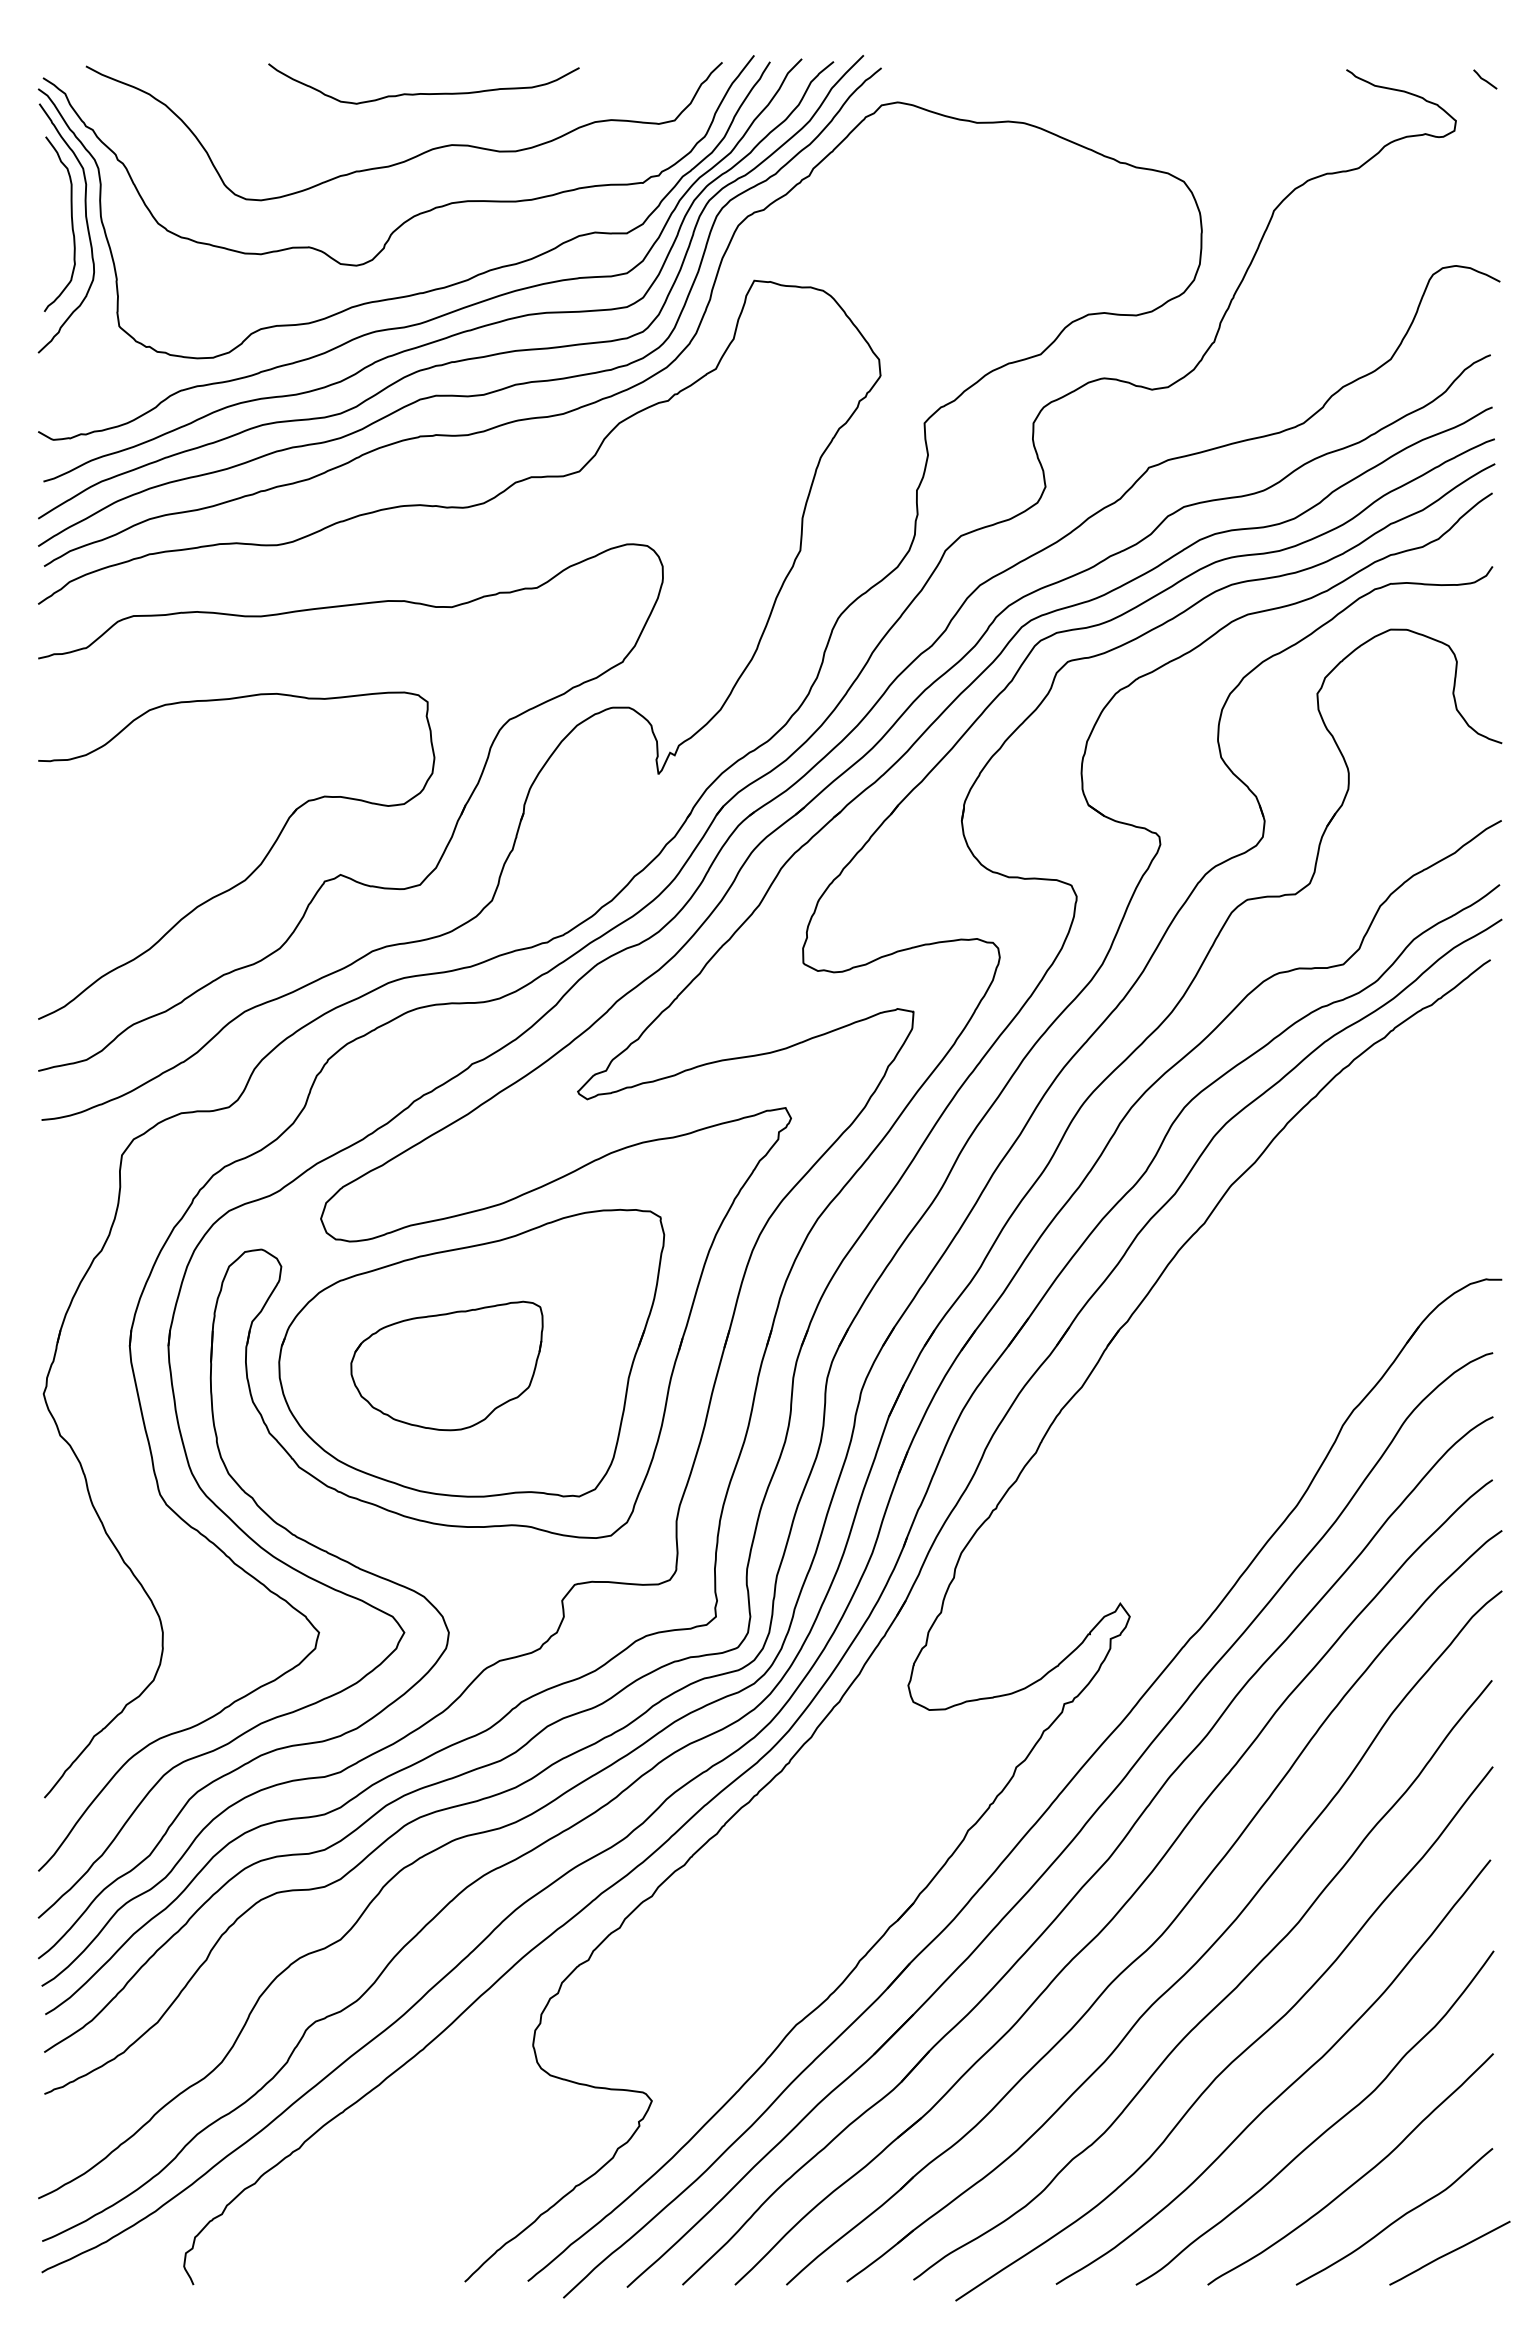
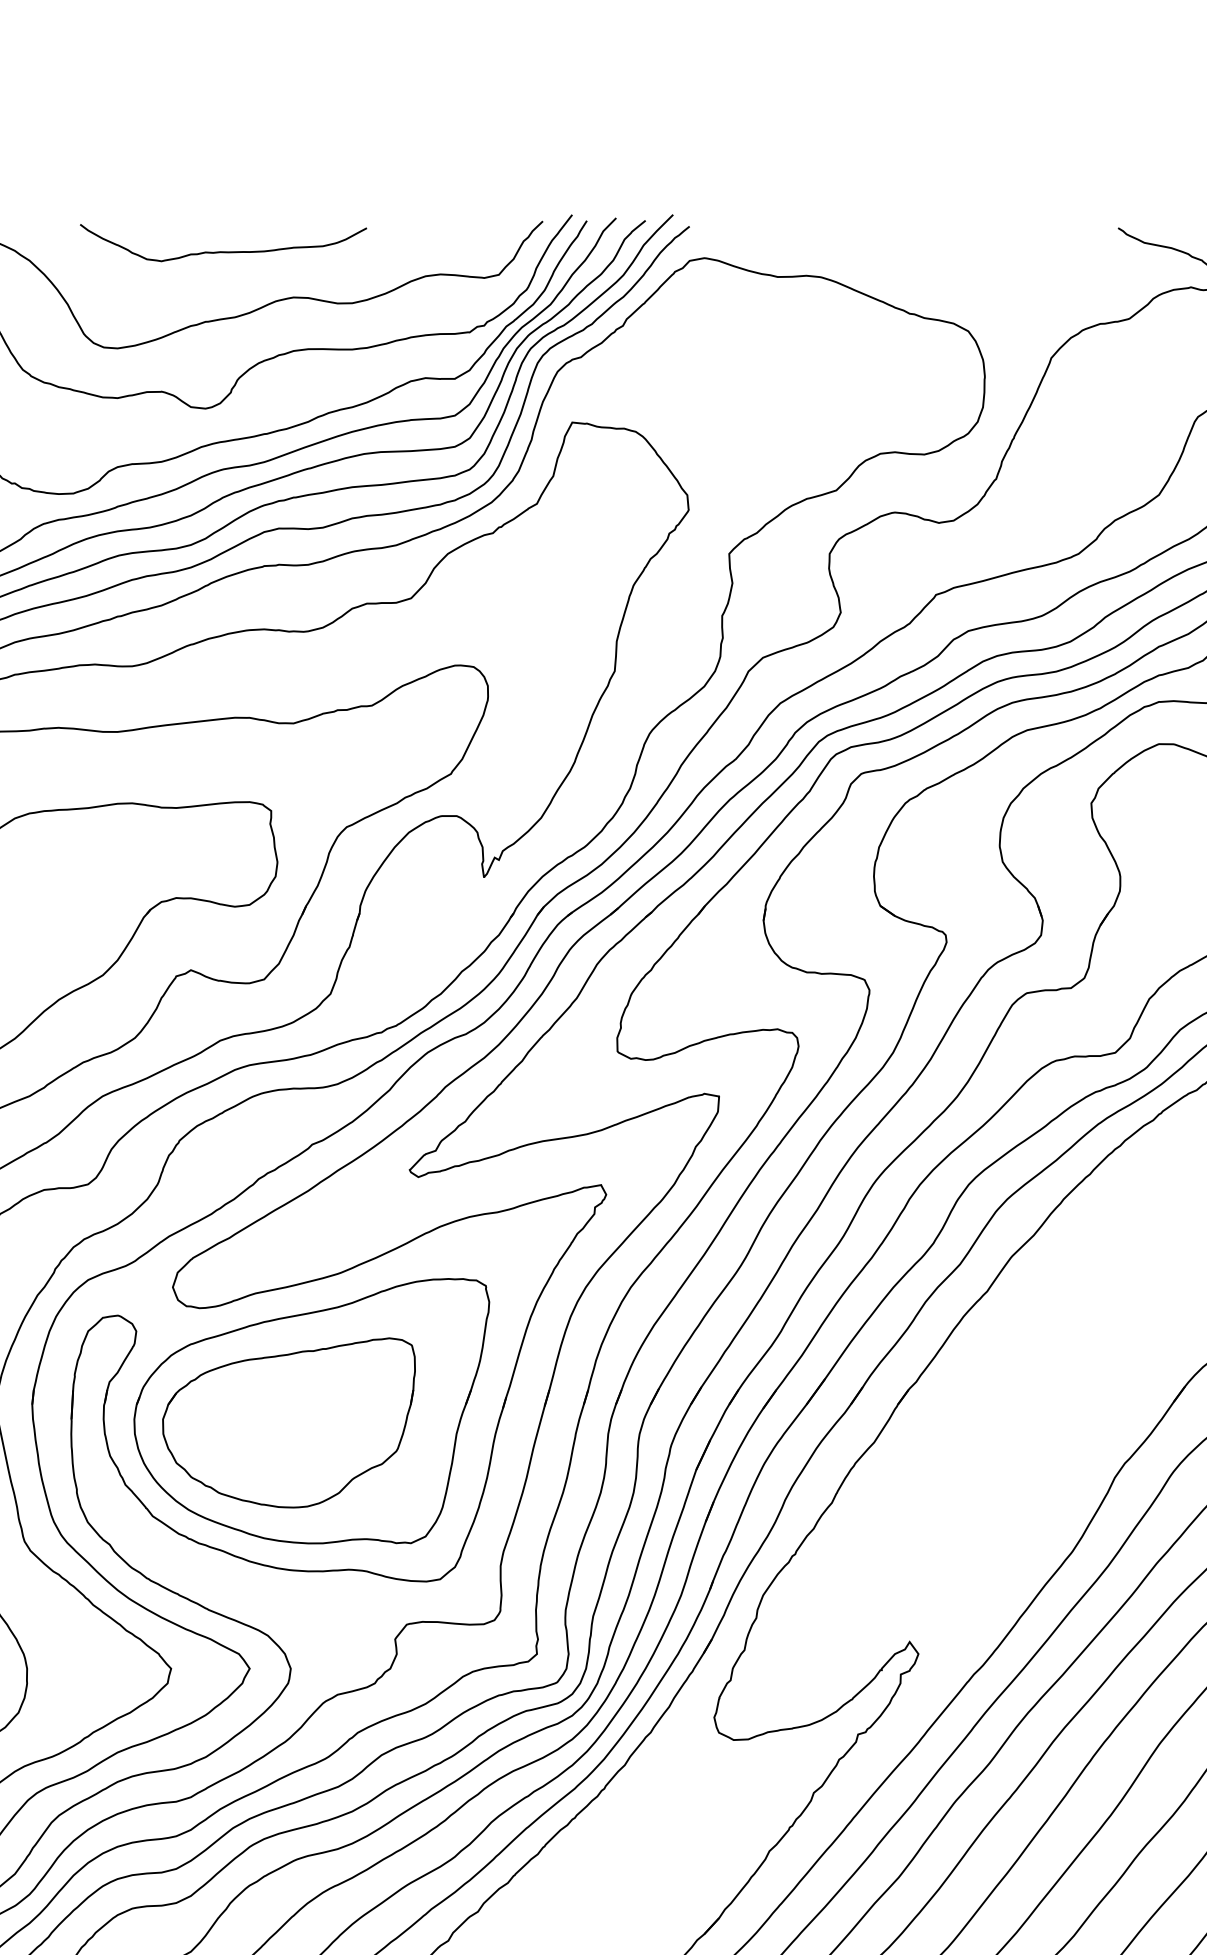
curve: (423, 93) -> (223, 251), moved
part: (446, 1365) -> (288, 1422), size x1.43

